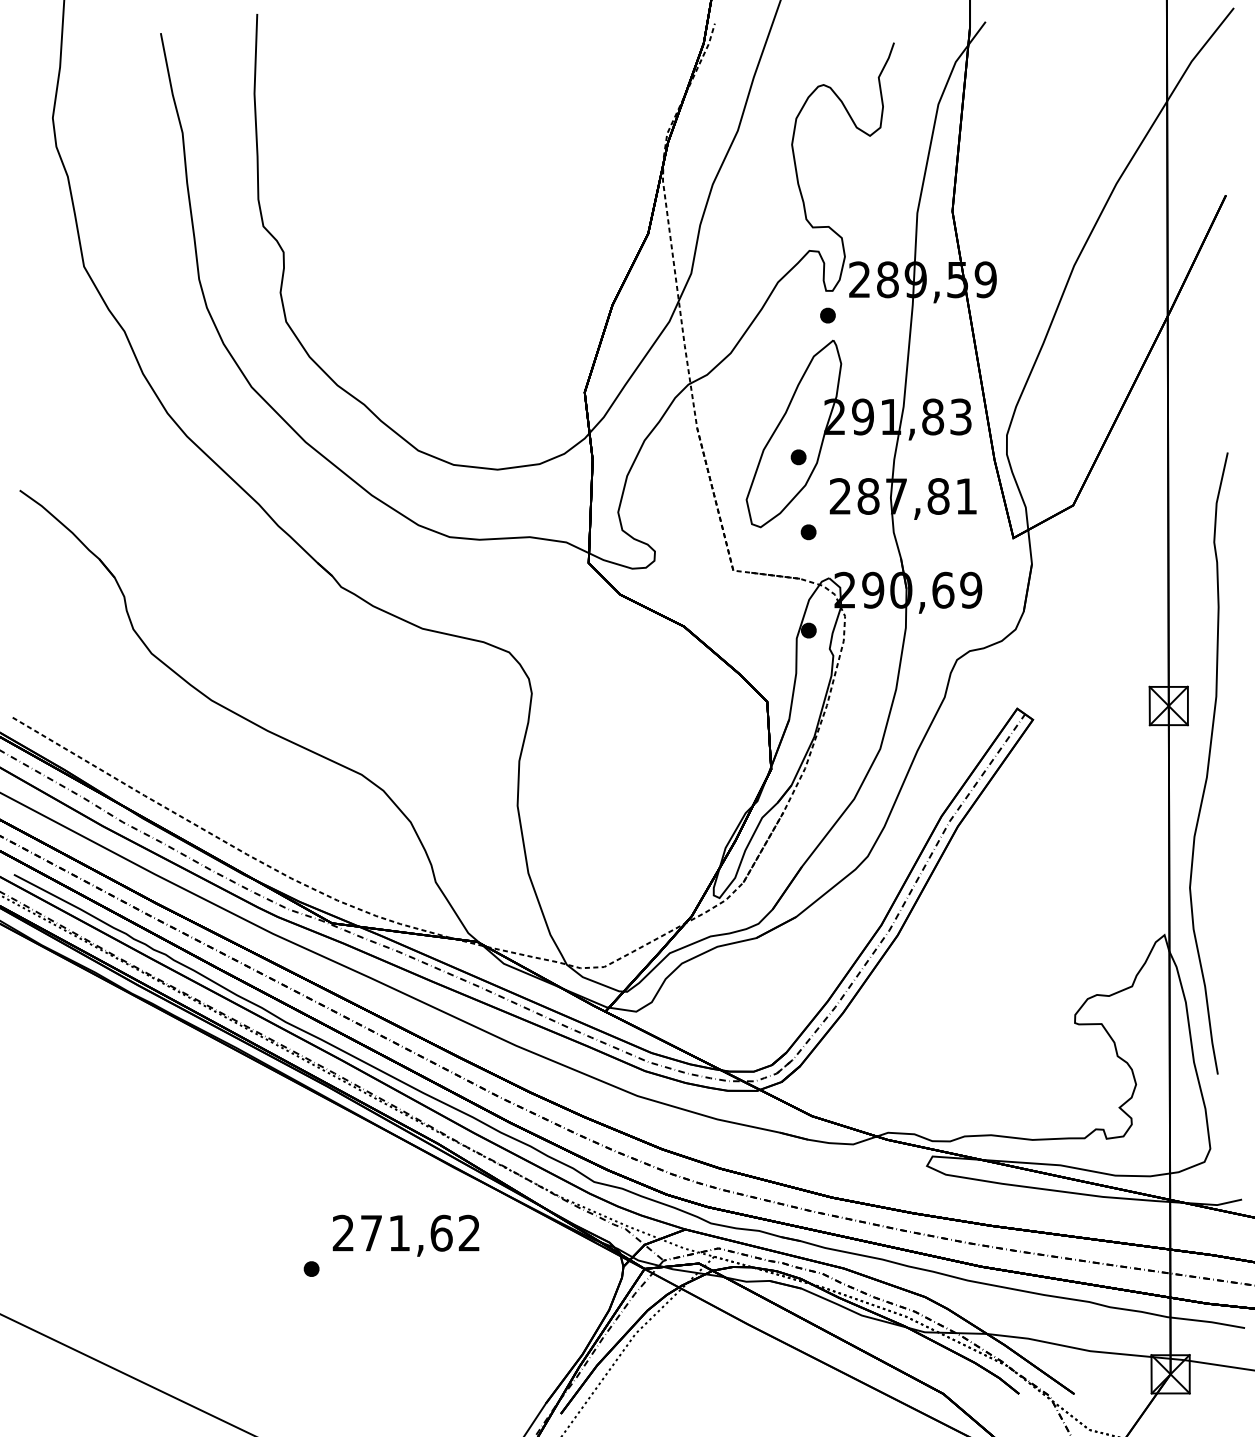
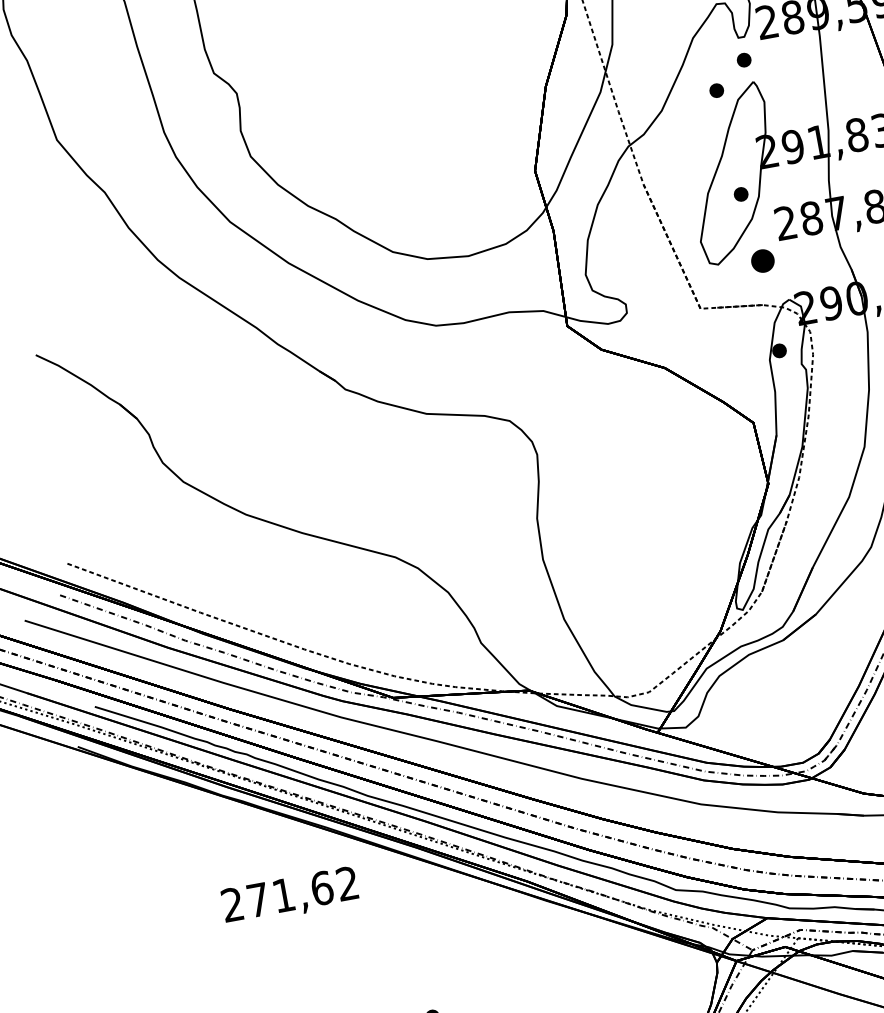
part: (792, 342) -> (716, 90), added
part: (808, 532) -> (762, 261), size x1.6
text: (405, 1235) -> (289, 896), moved

